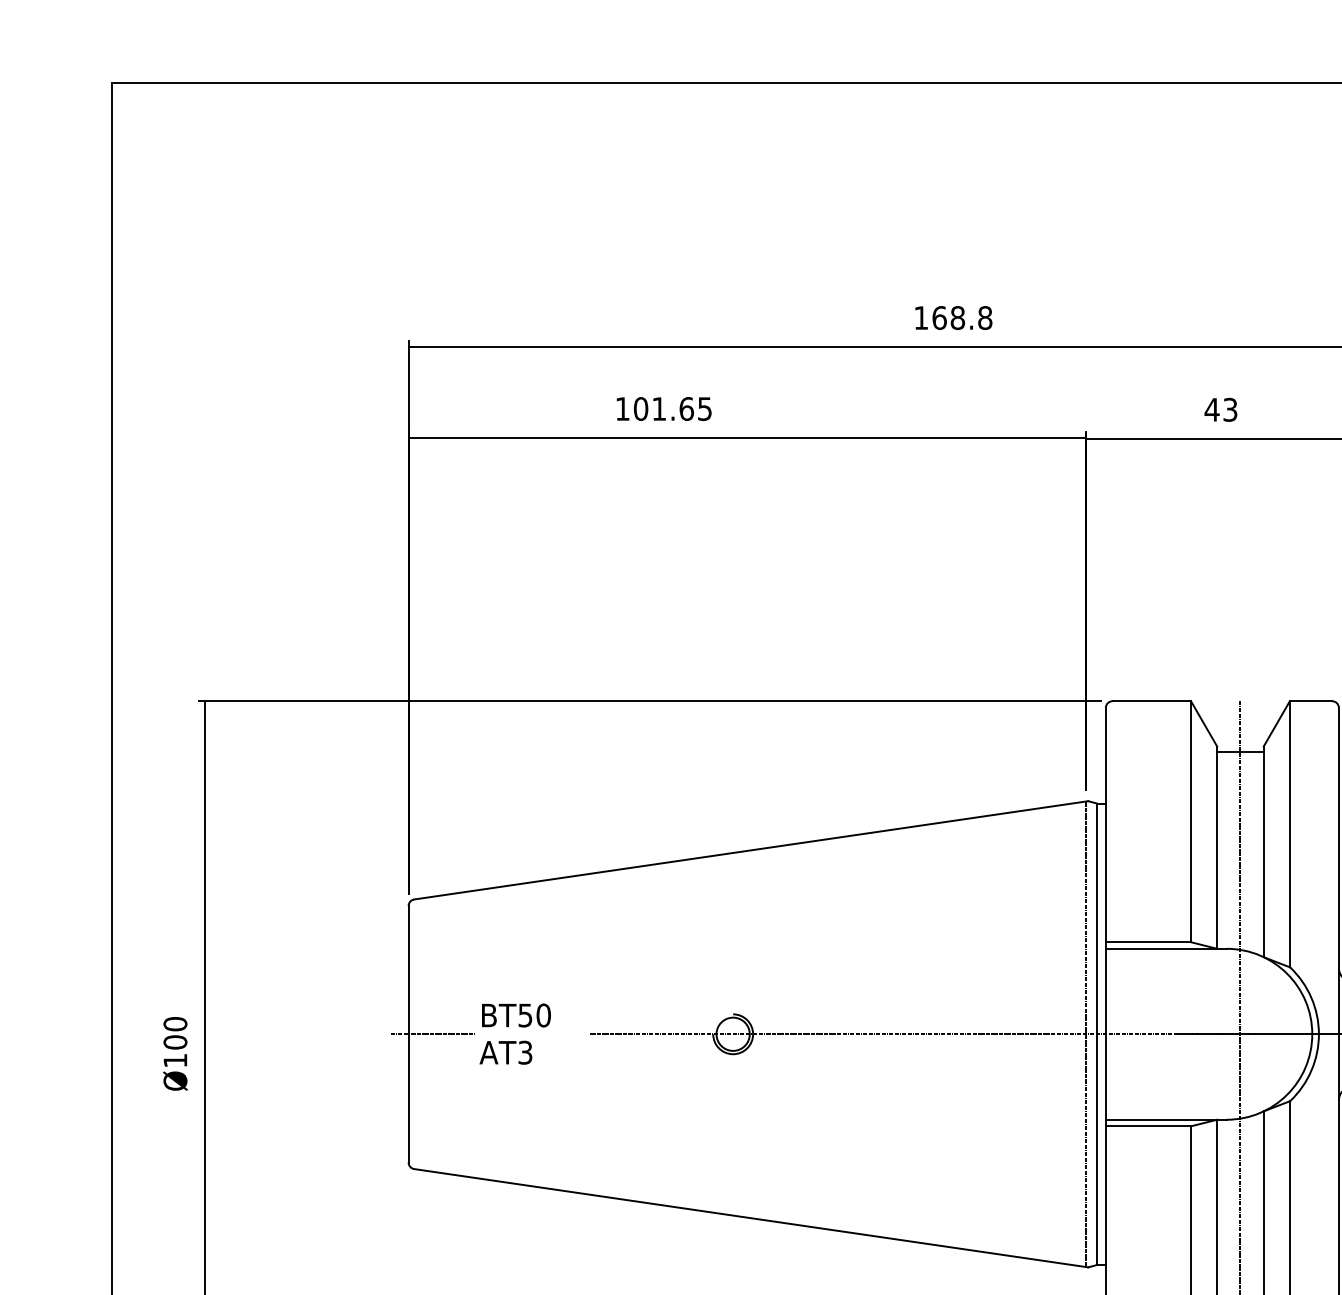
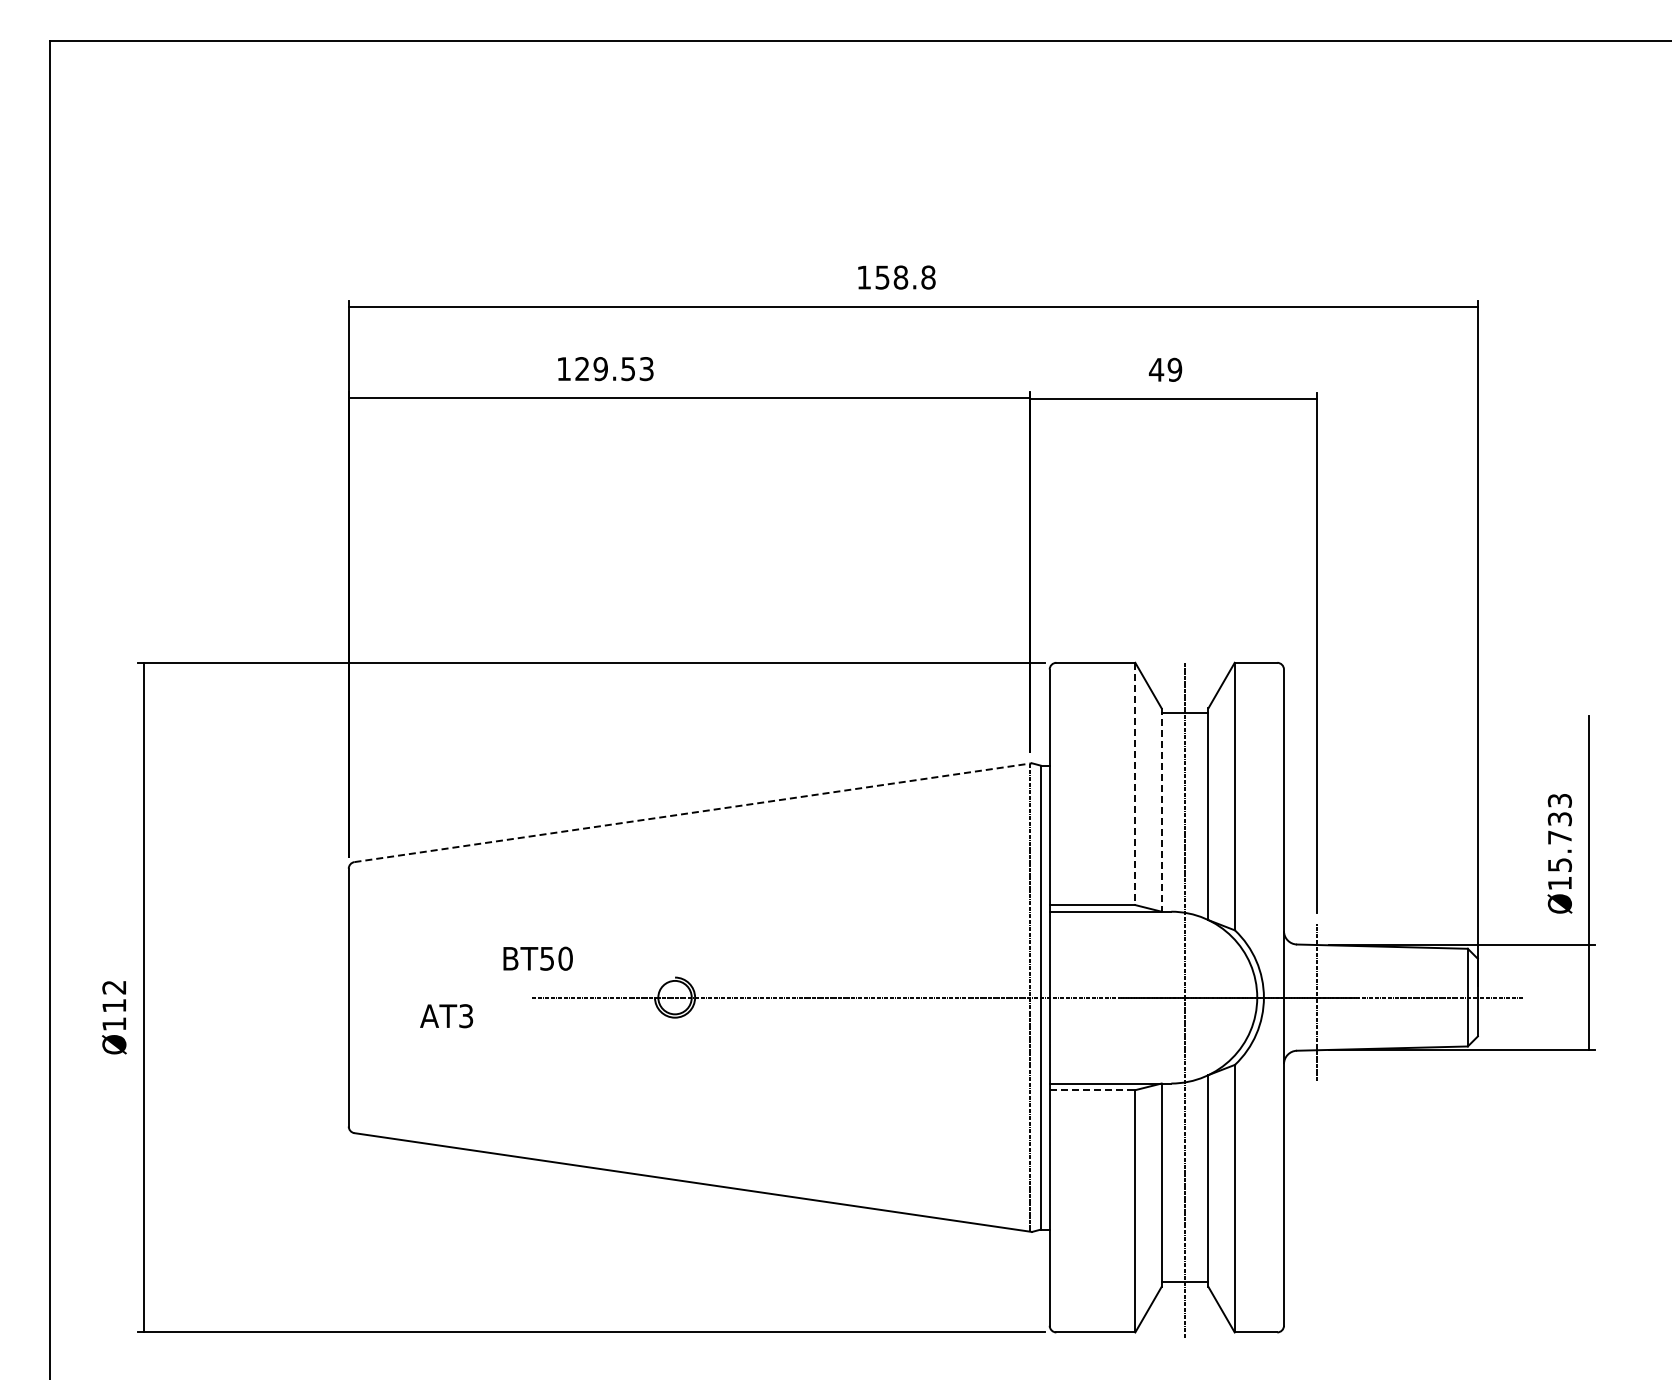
text: (939, 317) -> (882, 277), 168.8 -> 158.8
text: (672, 409) -> (614, 369), 101.65 -> 129.53
text: (1229, 409) -> (1174, 369), 43 -> 49
line: (1191, 822) -> (1135, 784), solid -> dashed
line: (1217, 848) -> (1161, 810), solid -> dashed
line: (751, 850) -> (693, 812), solid -> dashed
text: (515, 1015) -> (537, 958), moved
text: (175, 1033) -> (114, 996), Ø100 -> Ø112
line: (433, 1034) -> (373, 997), removed
line: (1148, 1126) -> (1092, 1090), solid -> dashed

